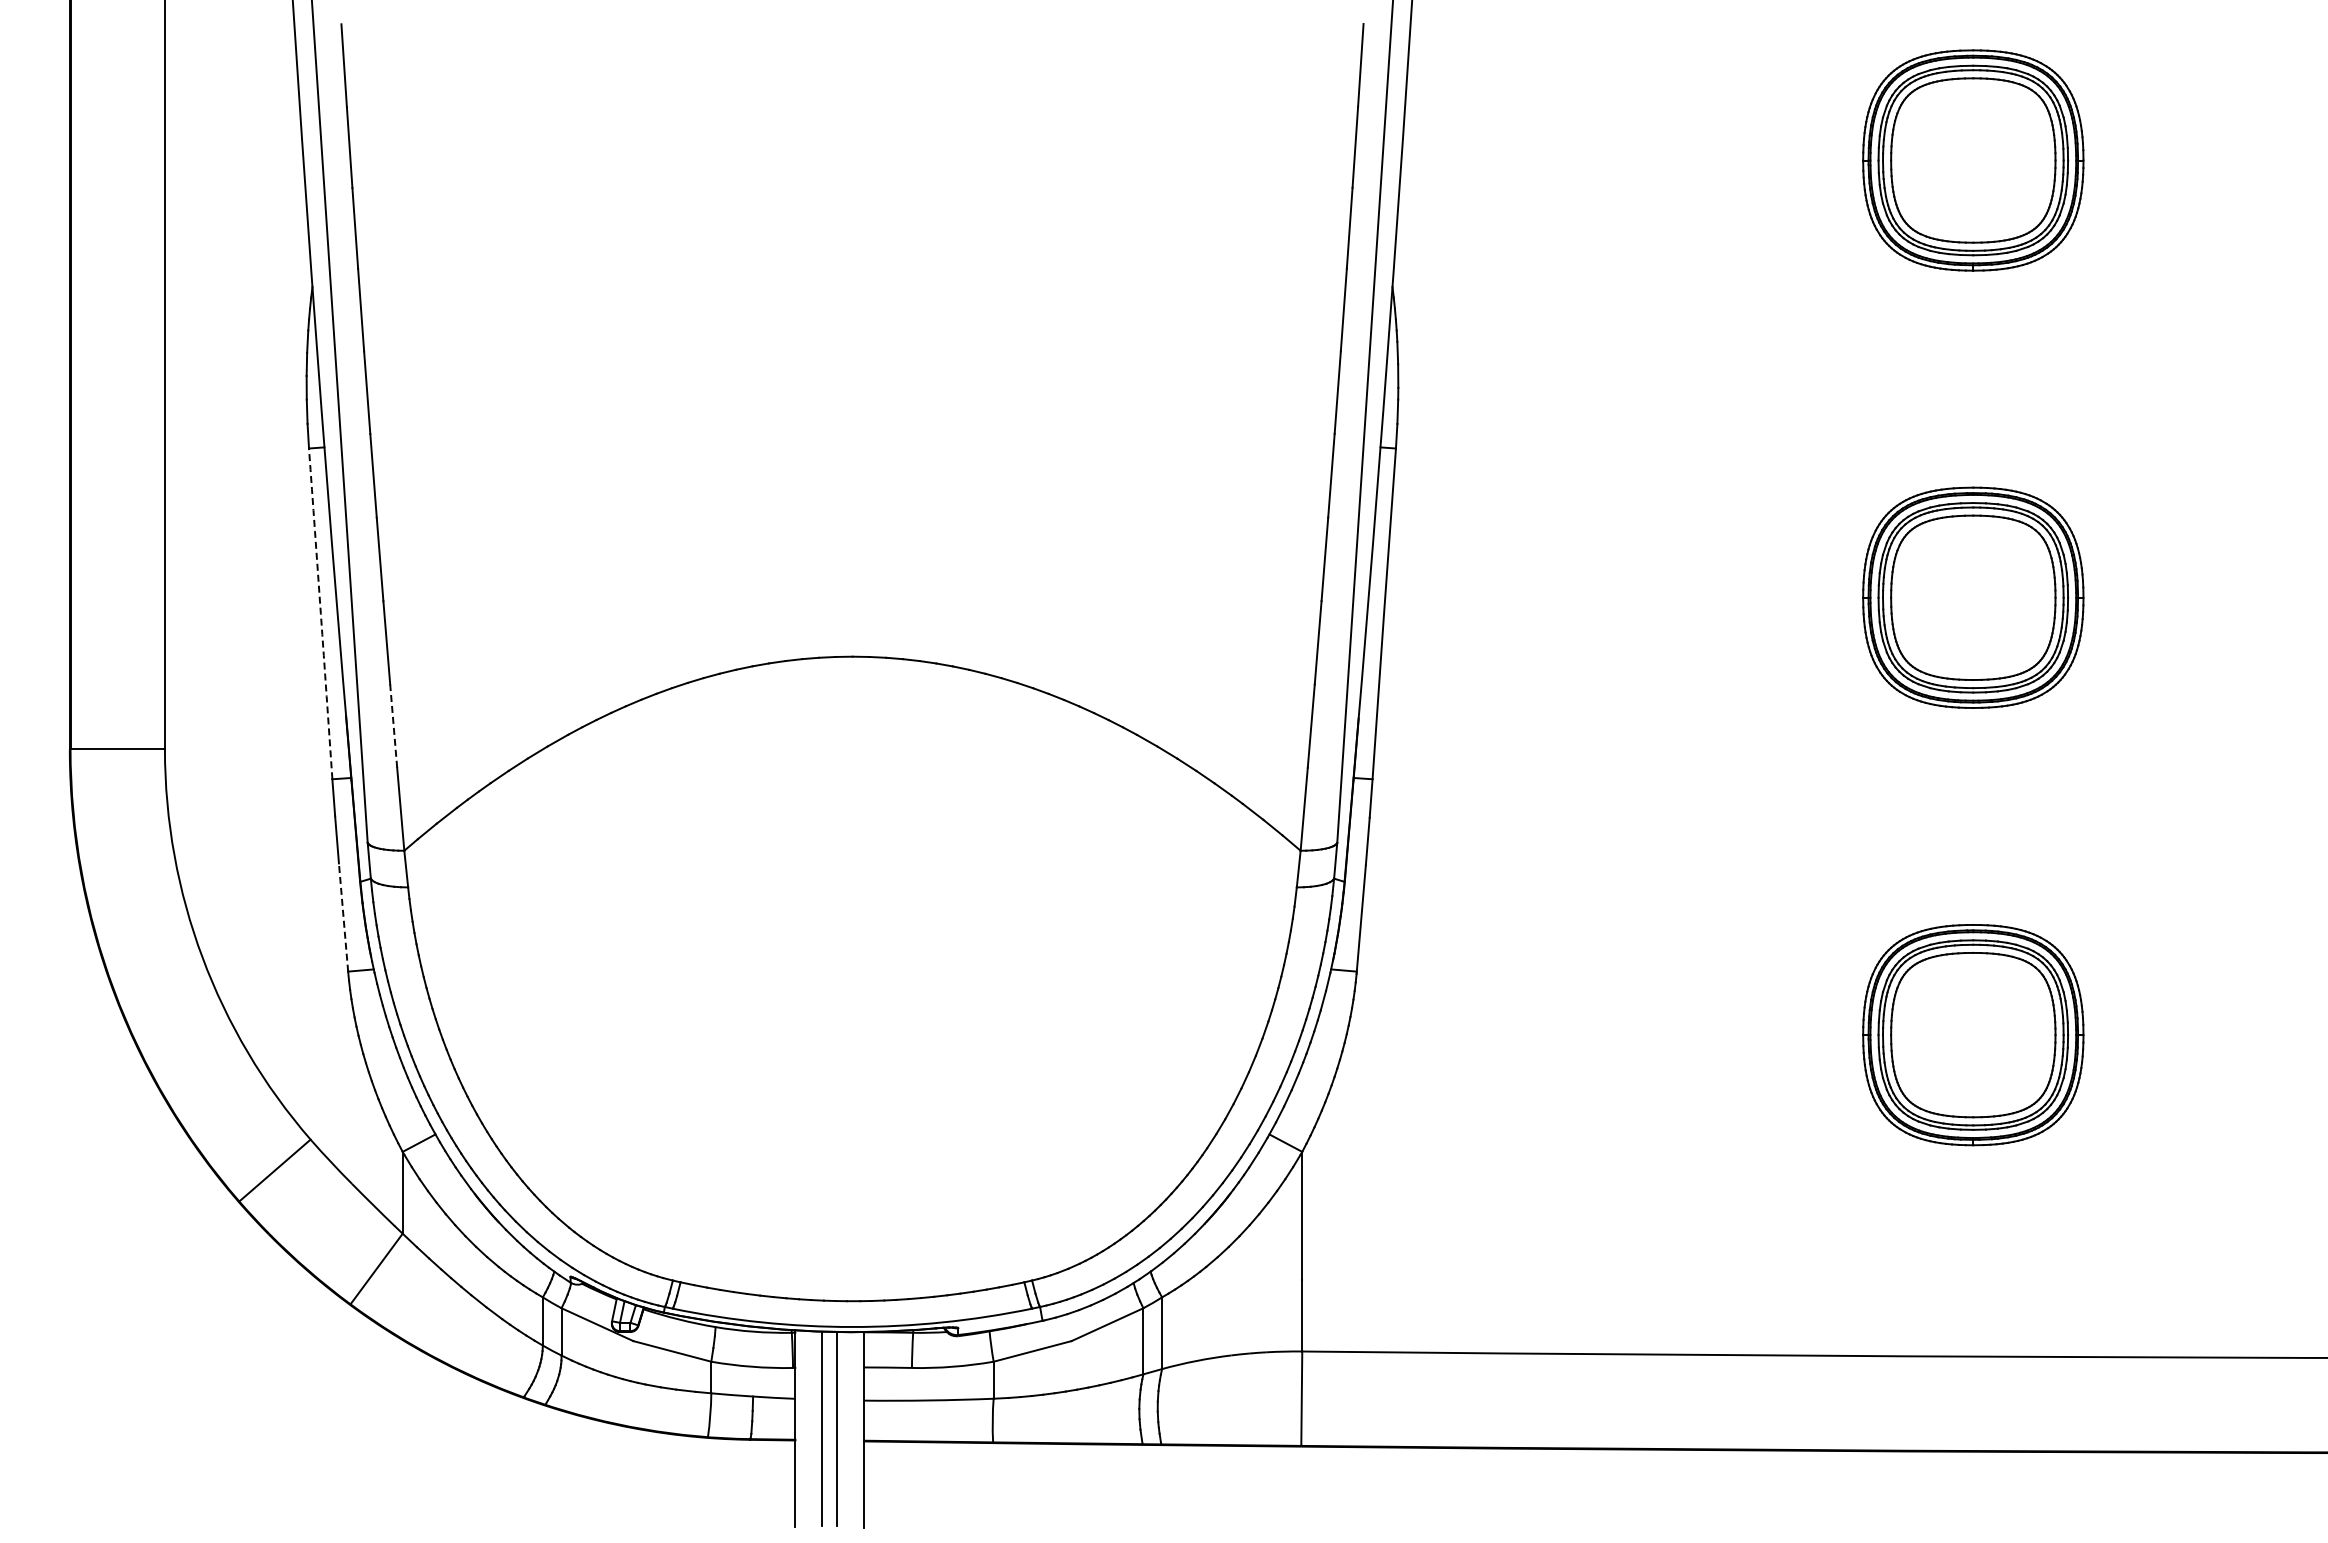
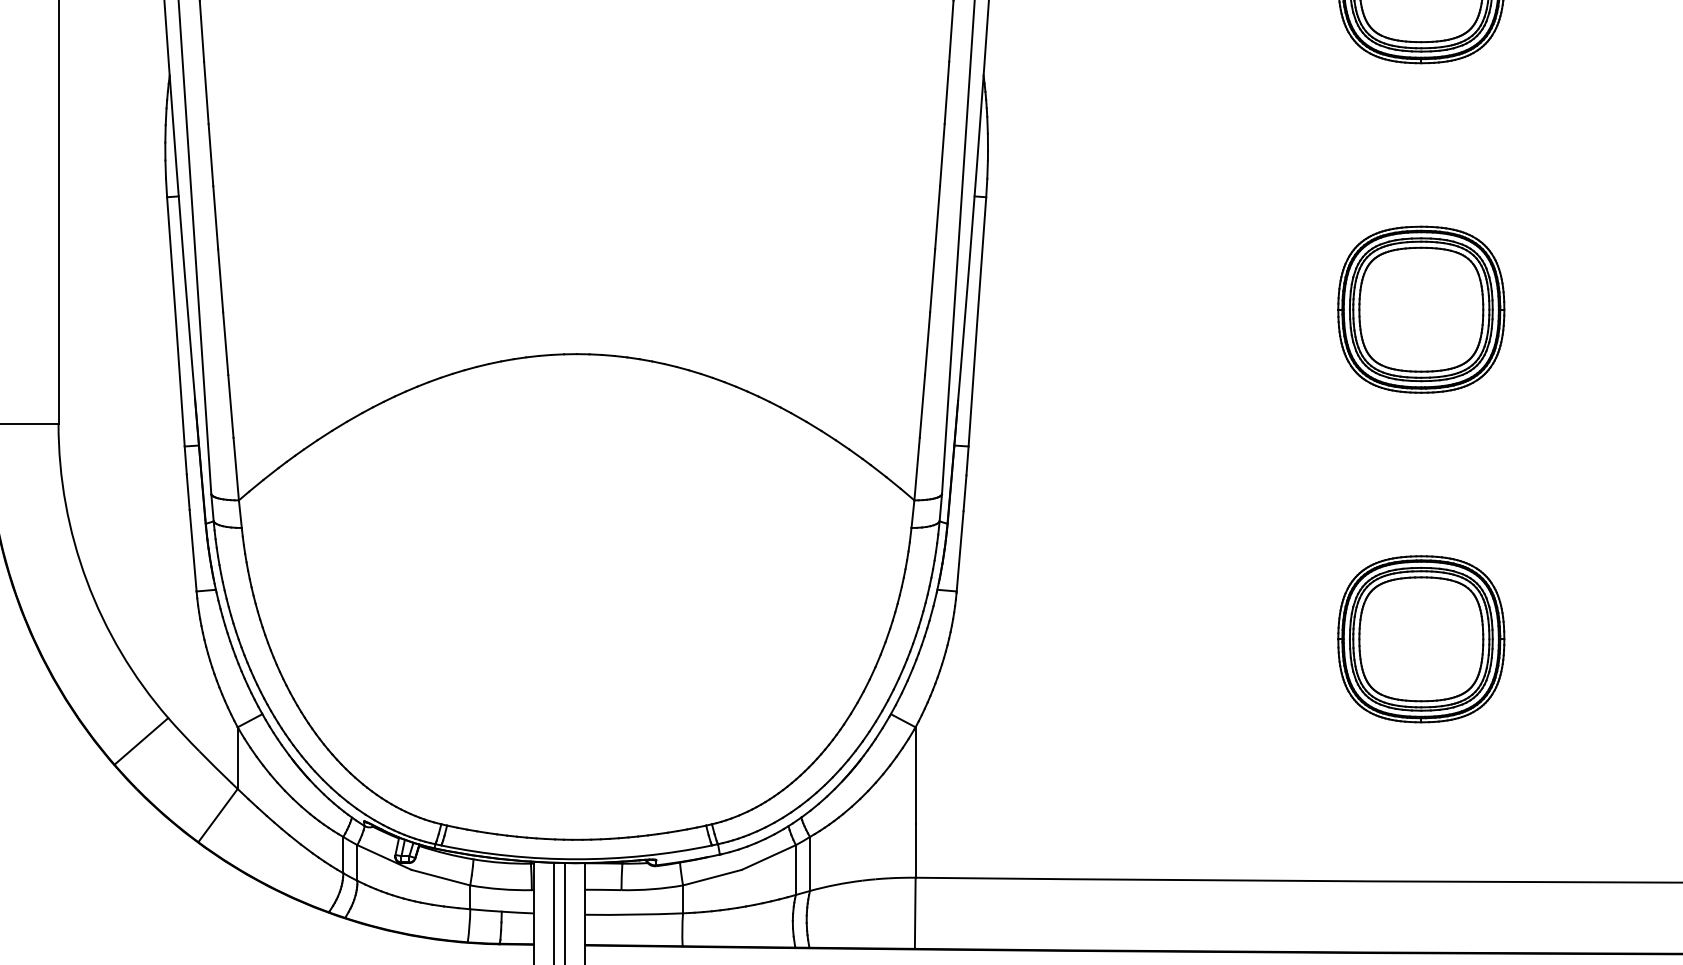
arc: (320, 613) -> (175, 321), dashed -> solid
line: (393, 726) -> (230, 406), dashed -> solid
line: (343, 917) -> (193, 550), dashed -> solid

